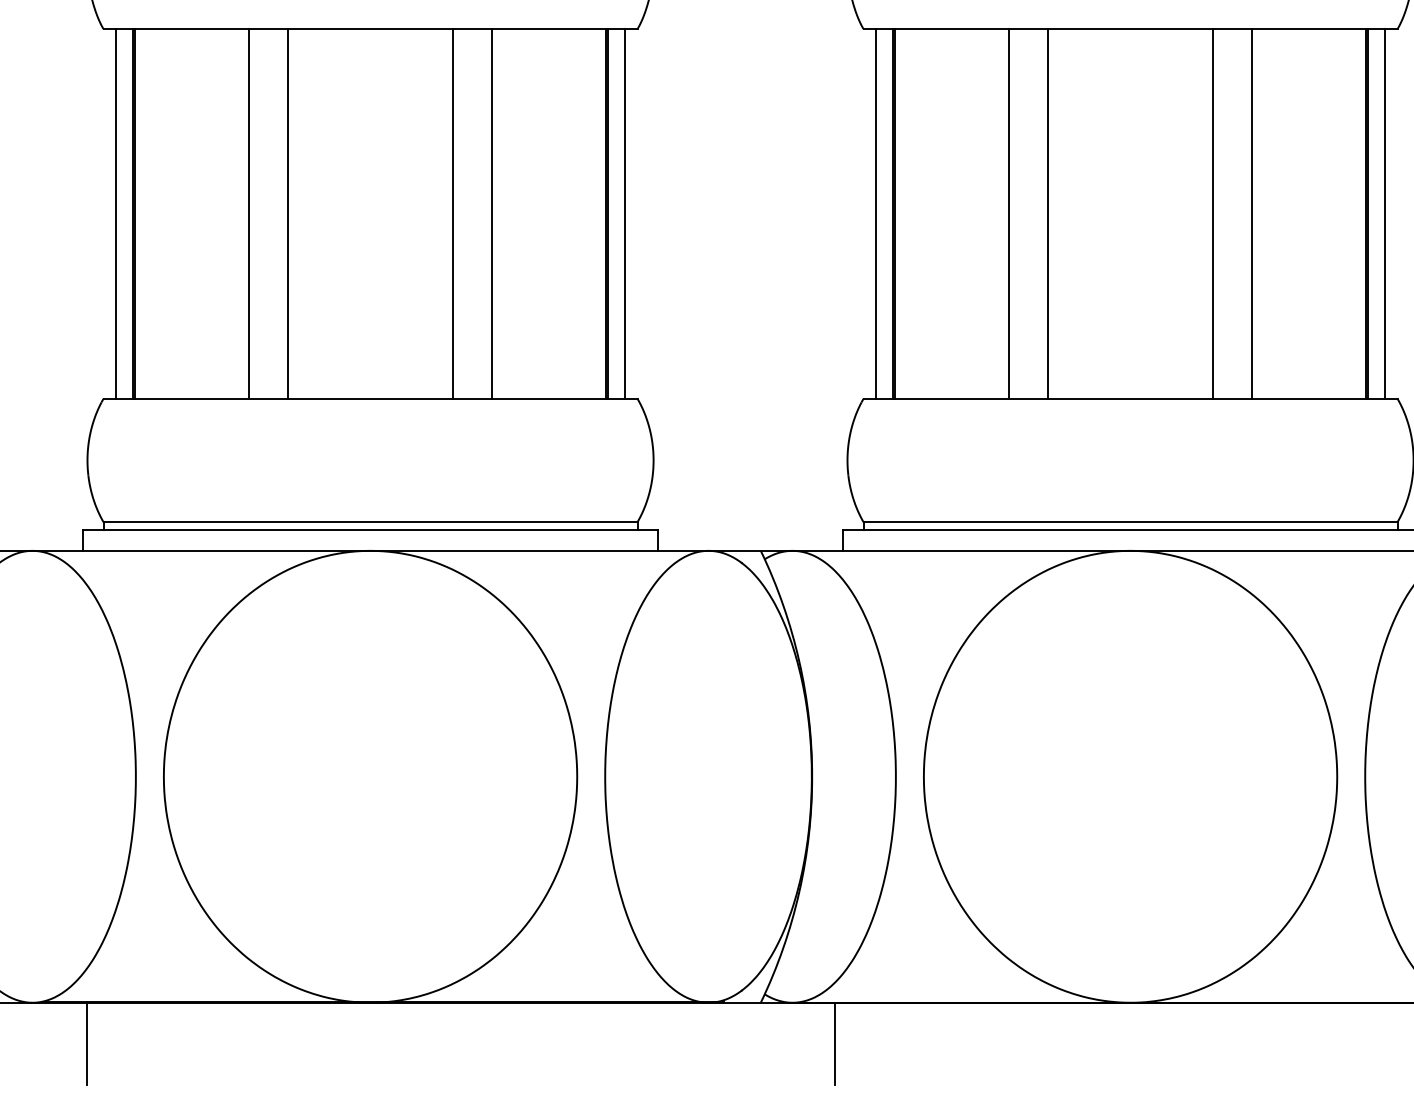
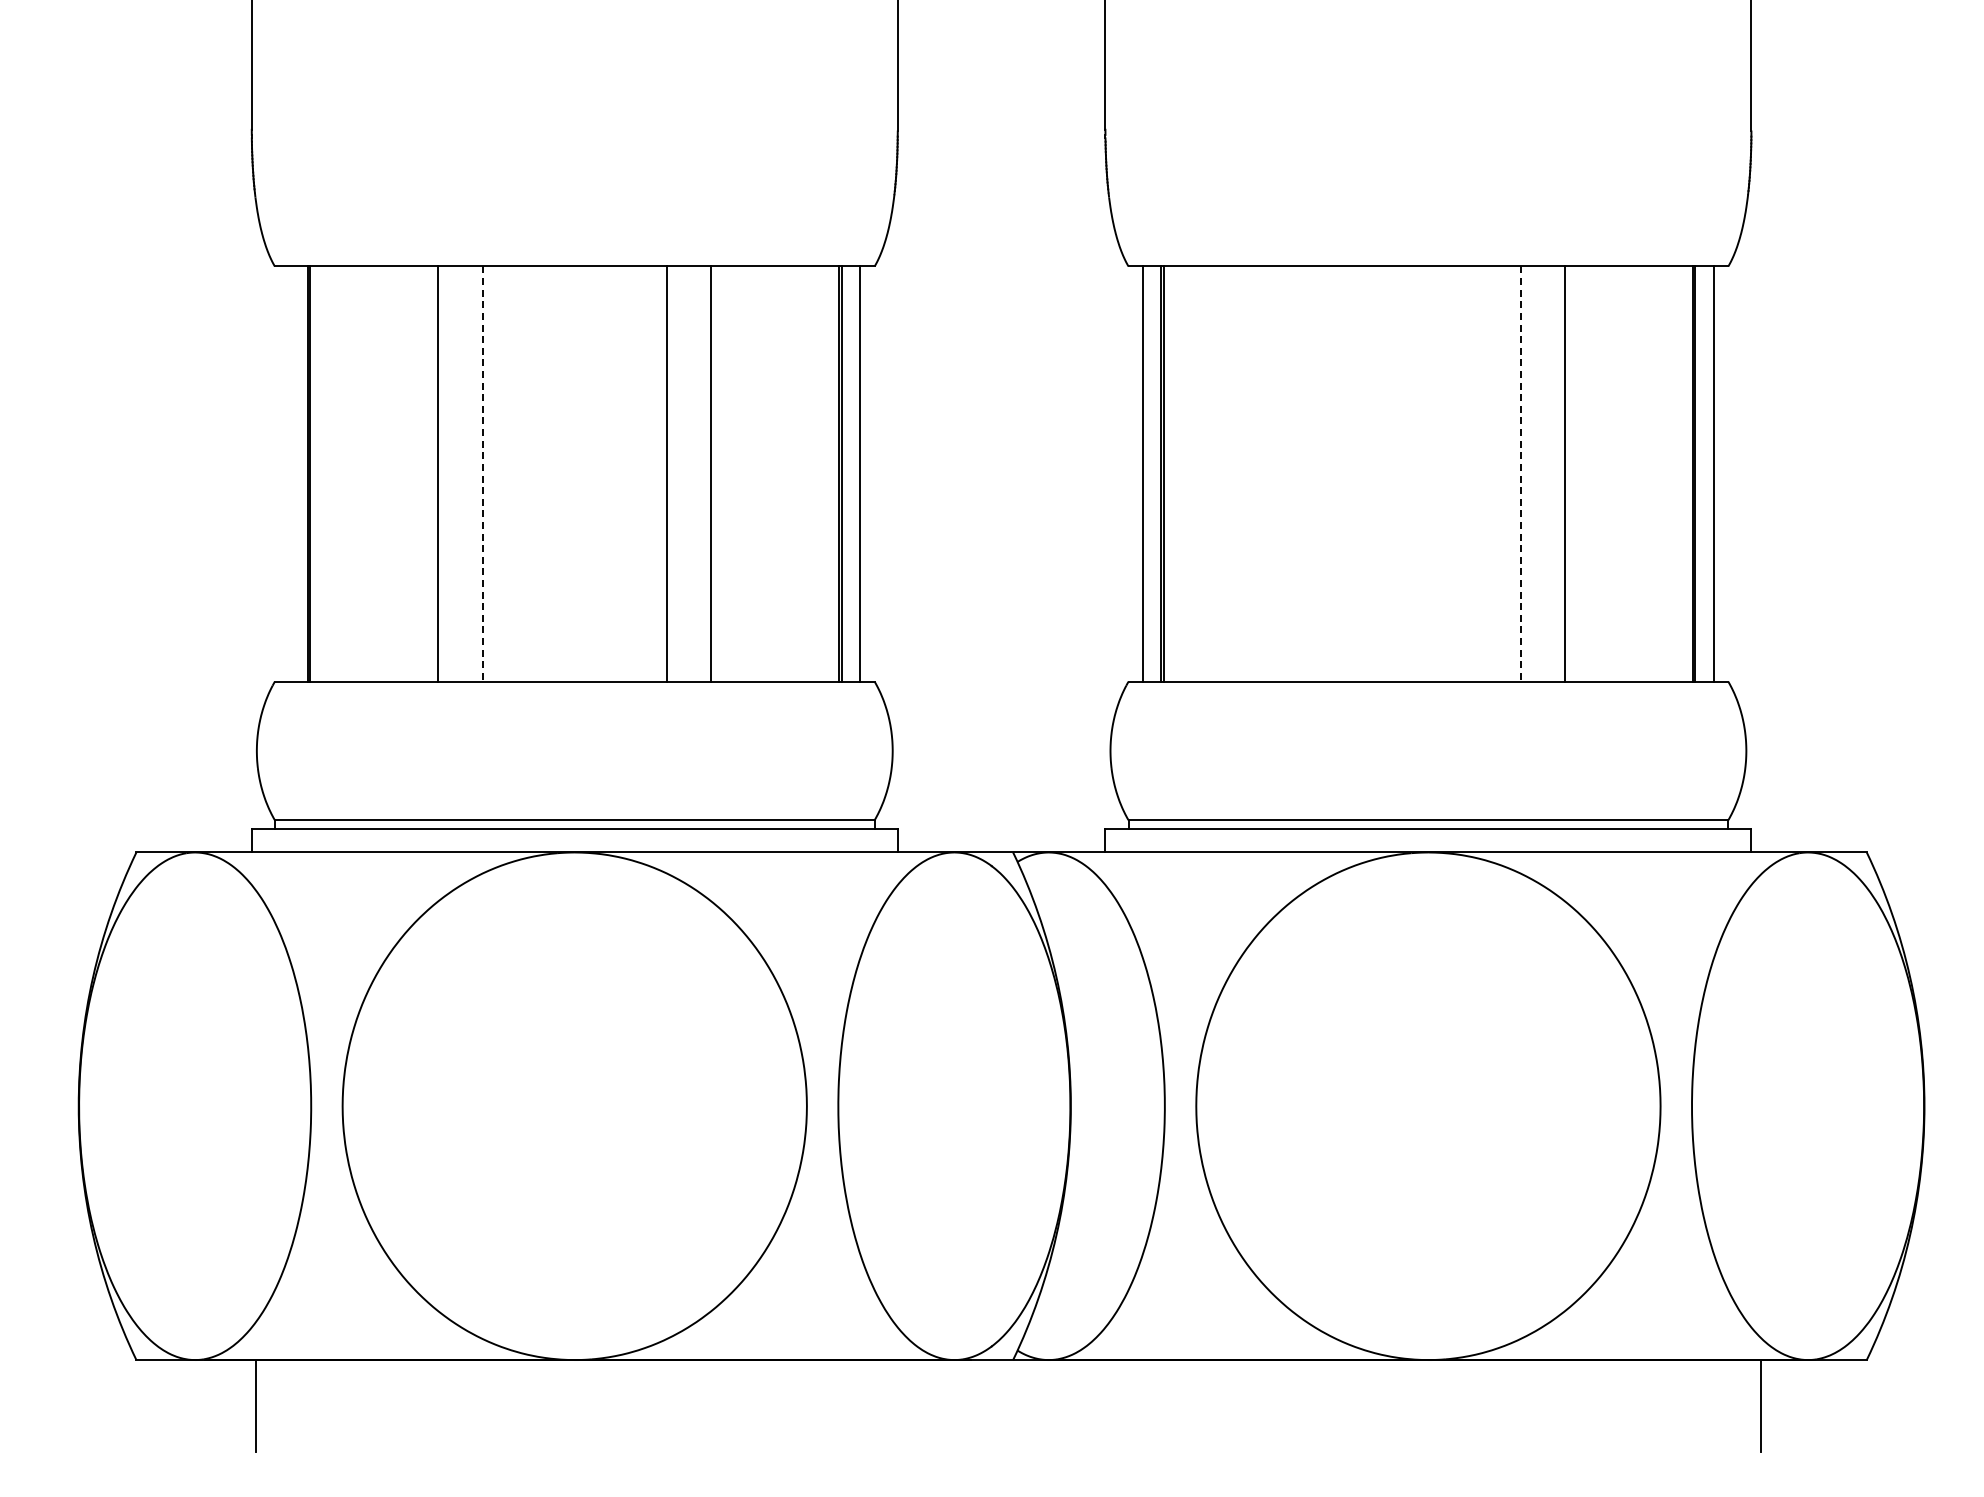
line: (116, 213) -> (289, 473), removed
line: (1008, 213) -> (1291, 473), removed
line: (1048, 213) -> (1336, 473), removed
line: (288, 214) -> (482, 474), solid -> dashed
line: (1212, 214) -> (1520, 474), solid -> dashed
line: (835, 1044) -> (1096, 1406), removed

